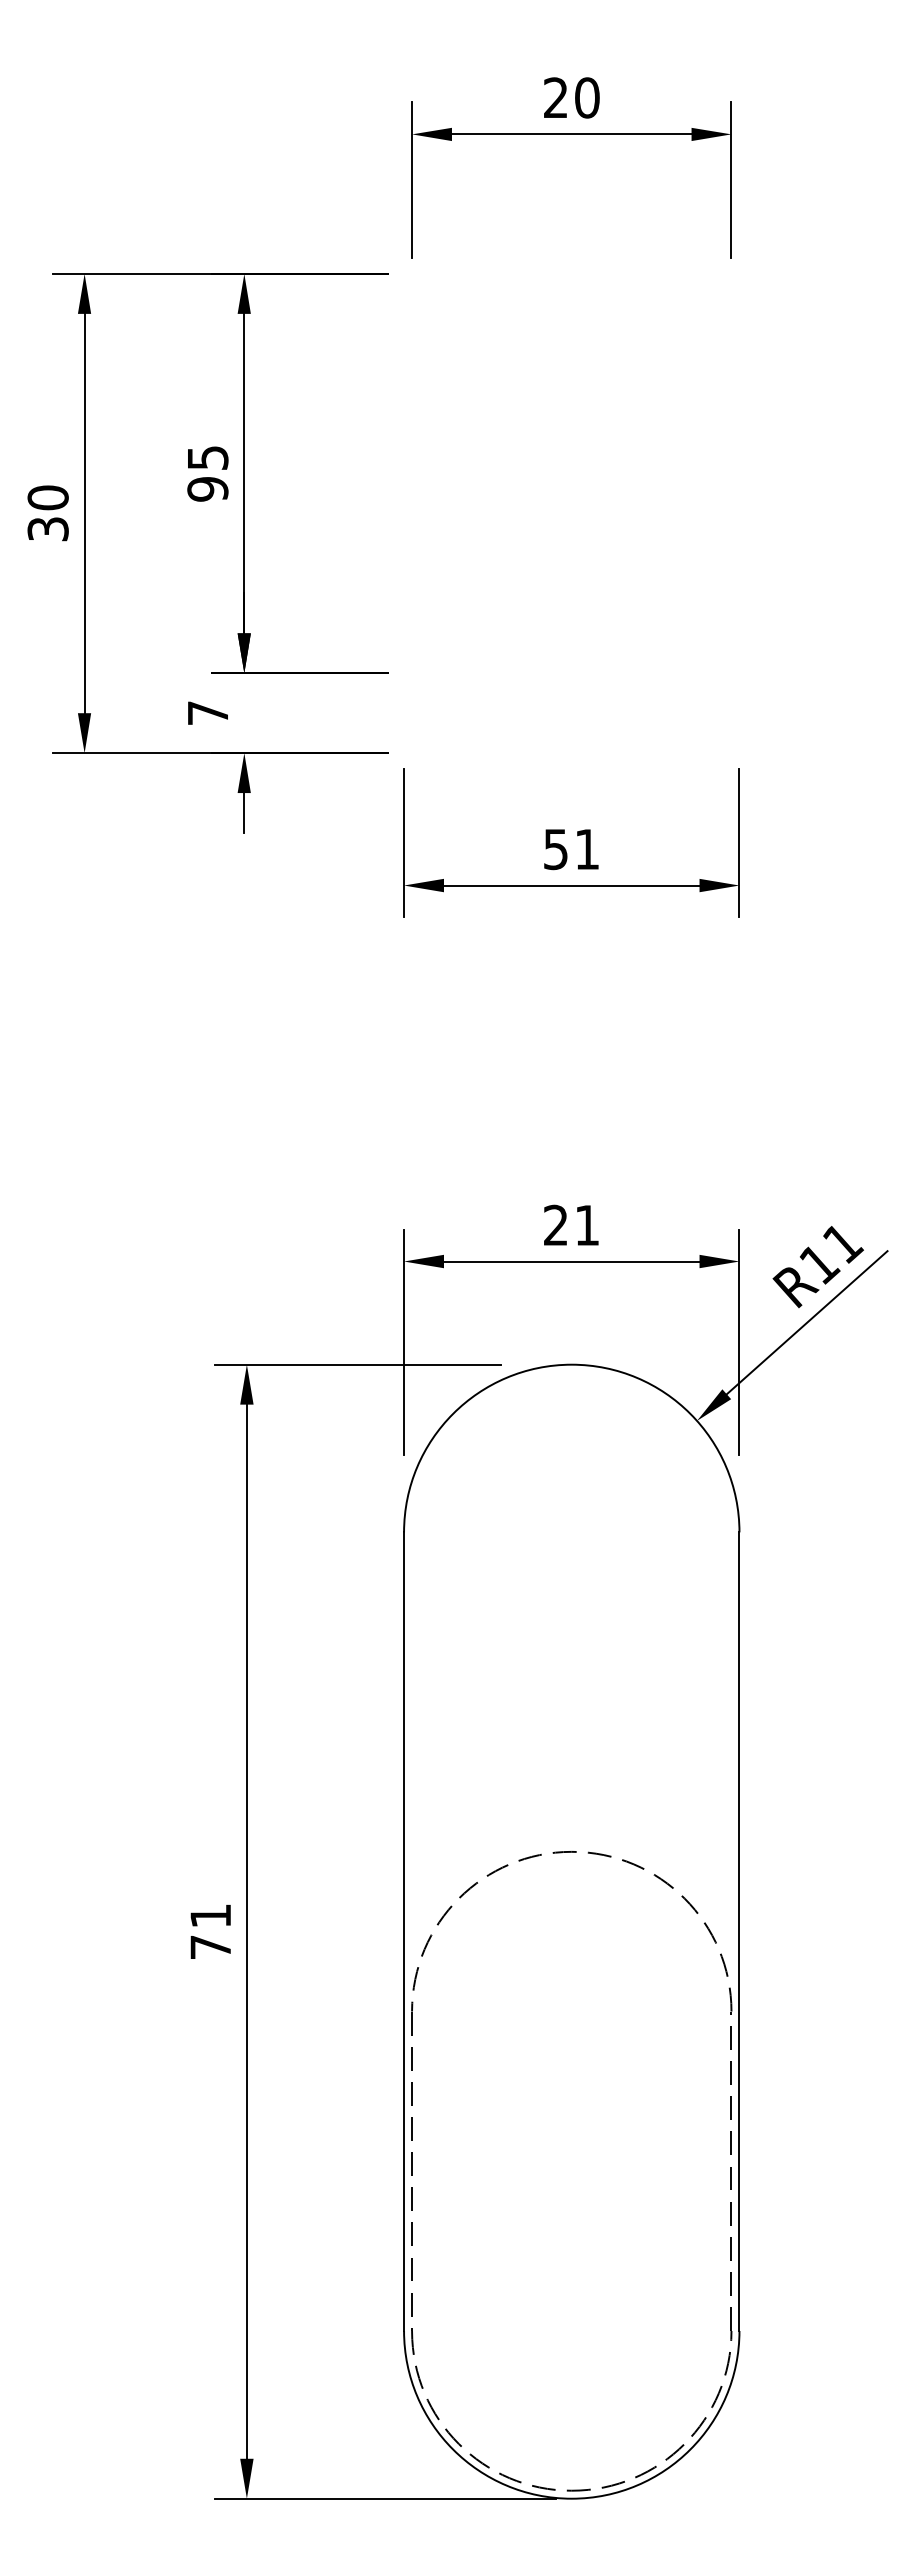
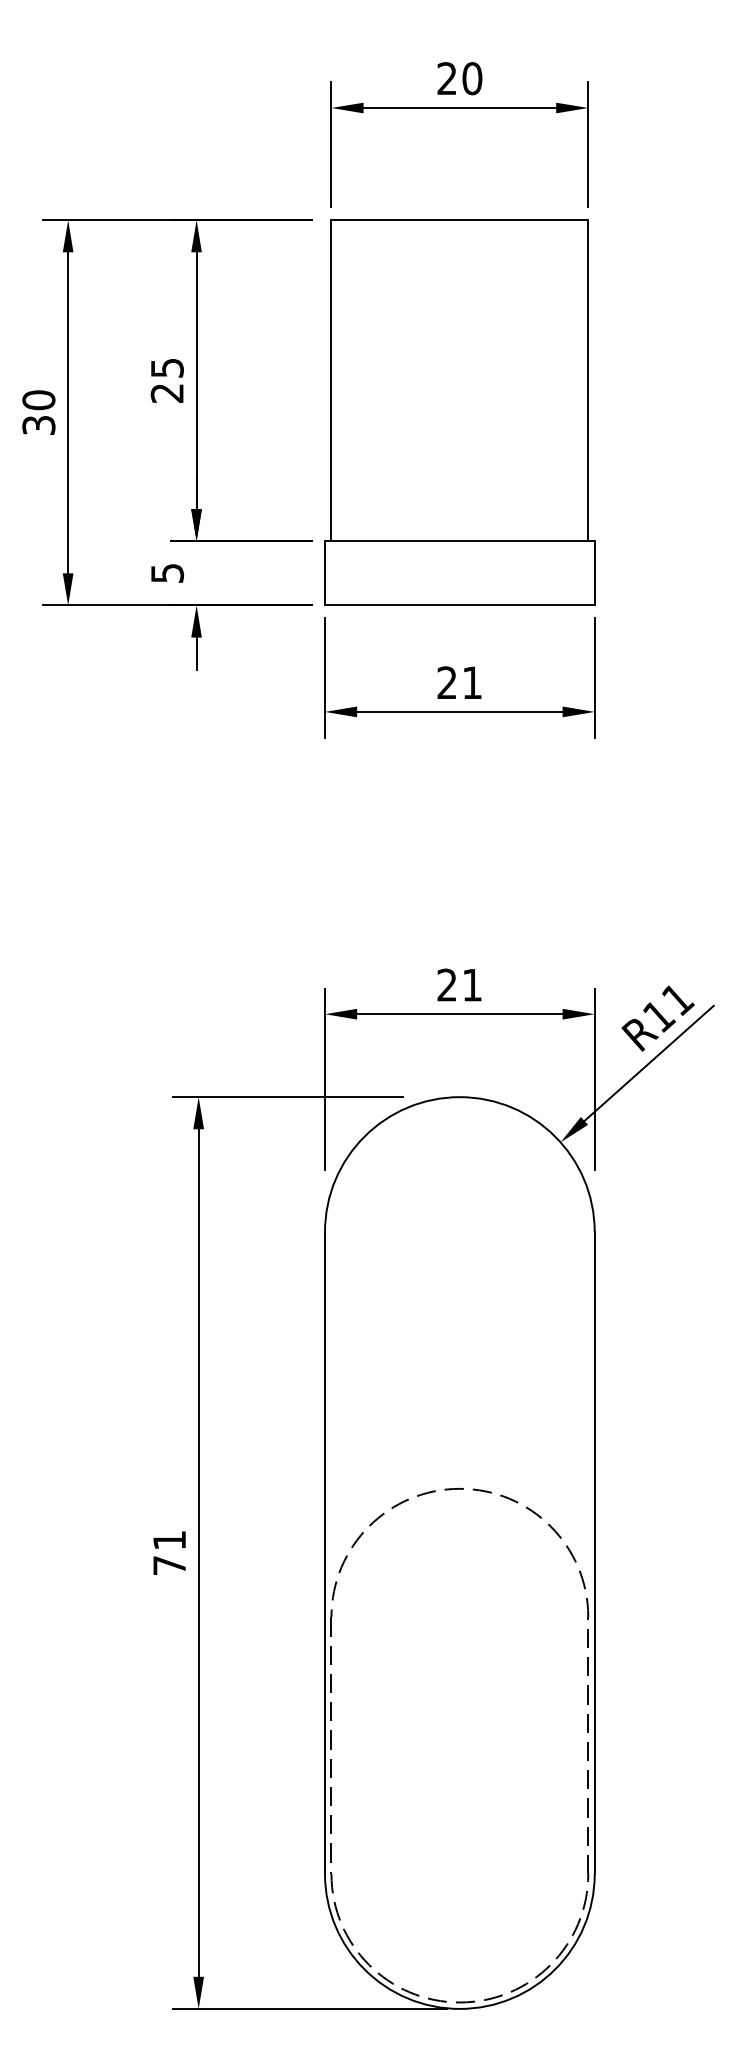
text: (207, 489) -> (166, 393), 95 -> 25
part: (571, 513) -> (459, 412), added
text: (208, 712) -> (167, 572), 7 -> 5
text: (555, 849) -> (446, 682), 51 -> 21

